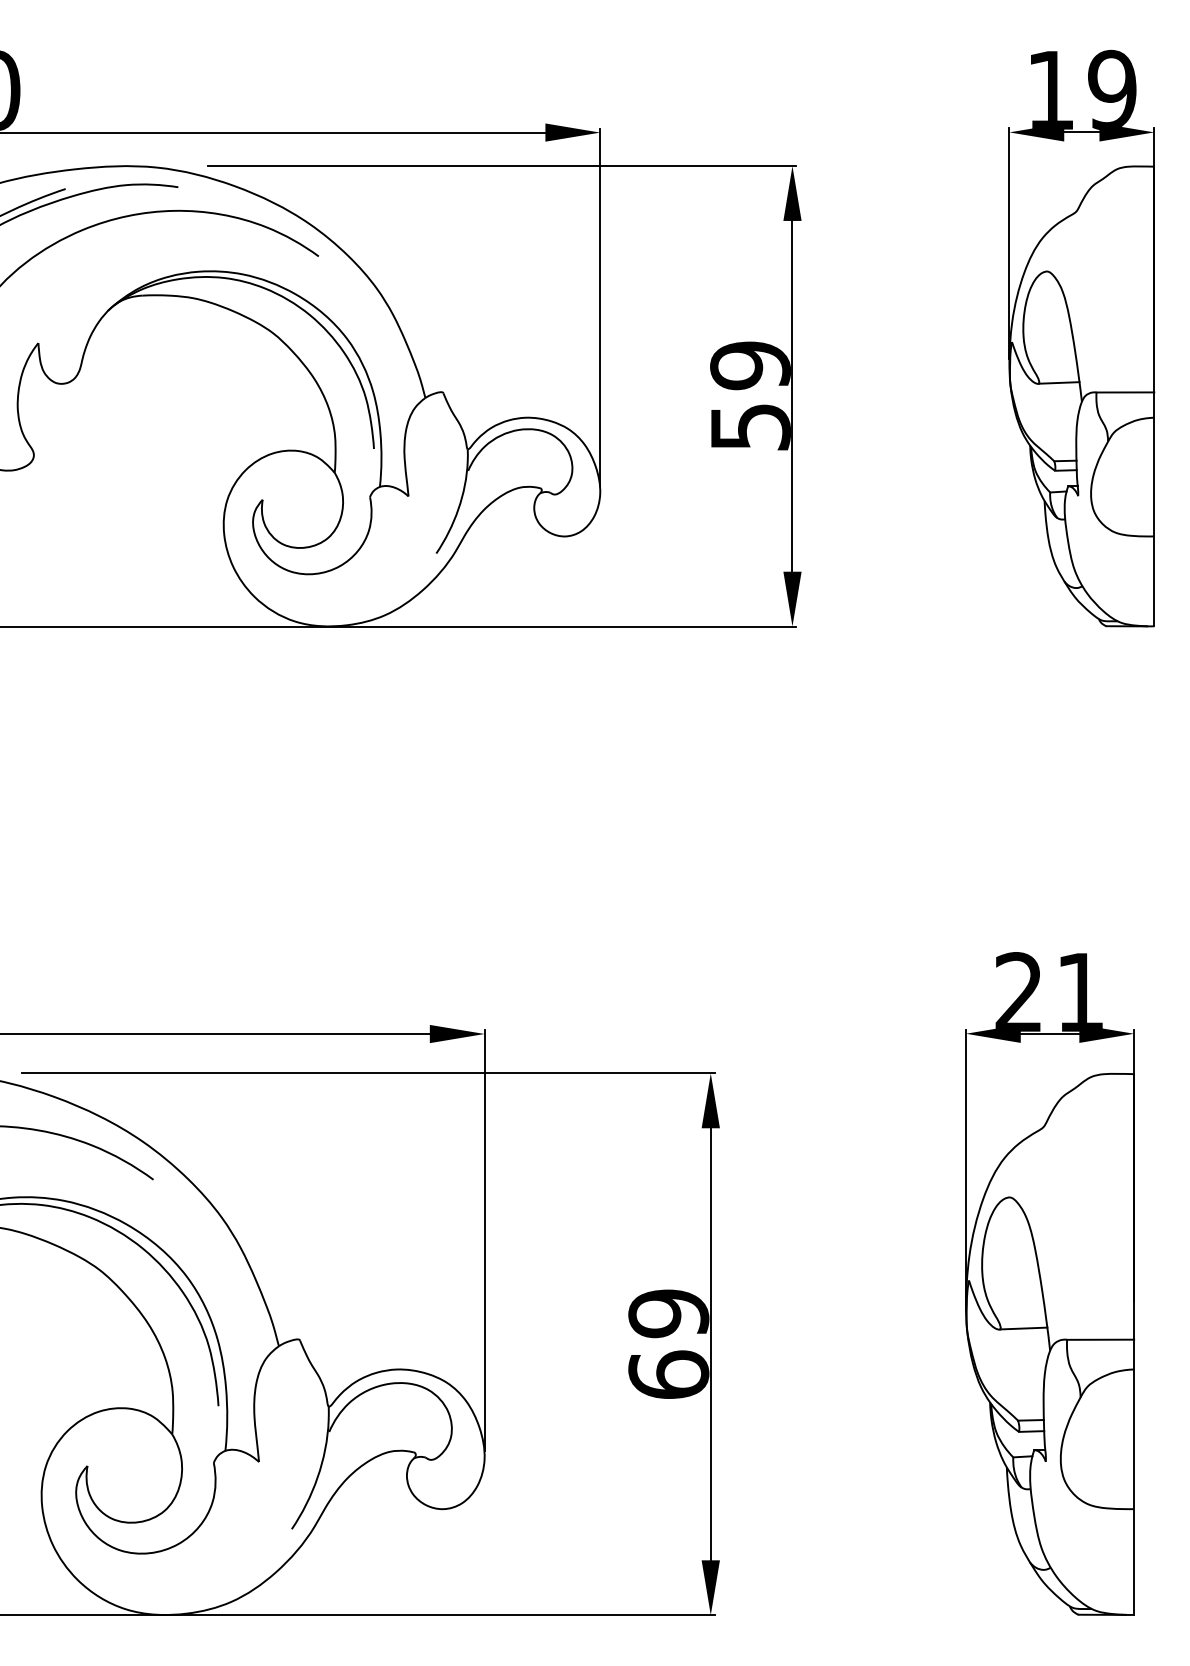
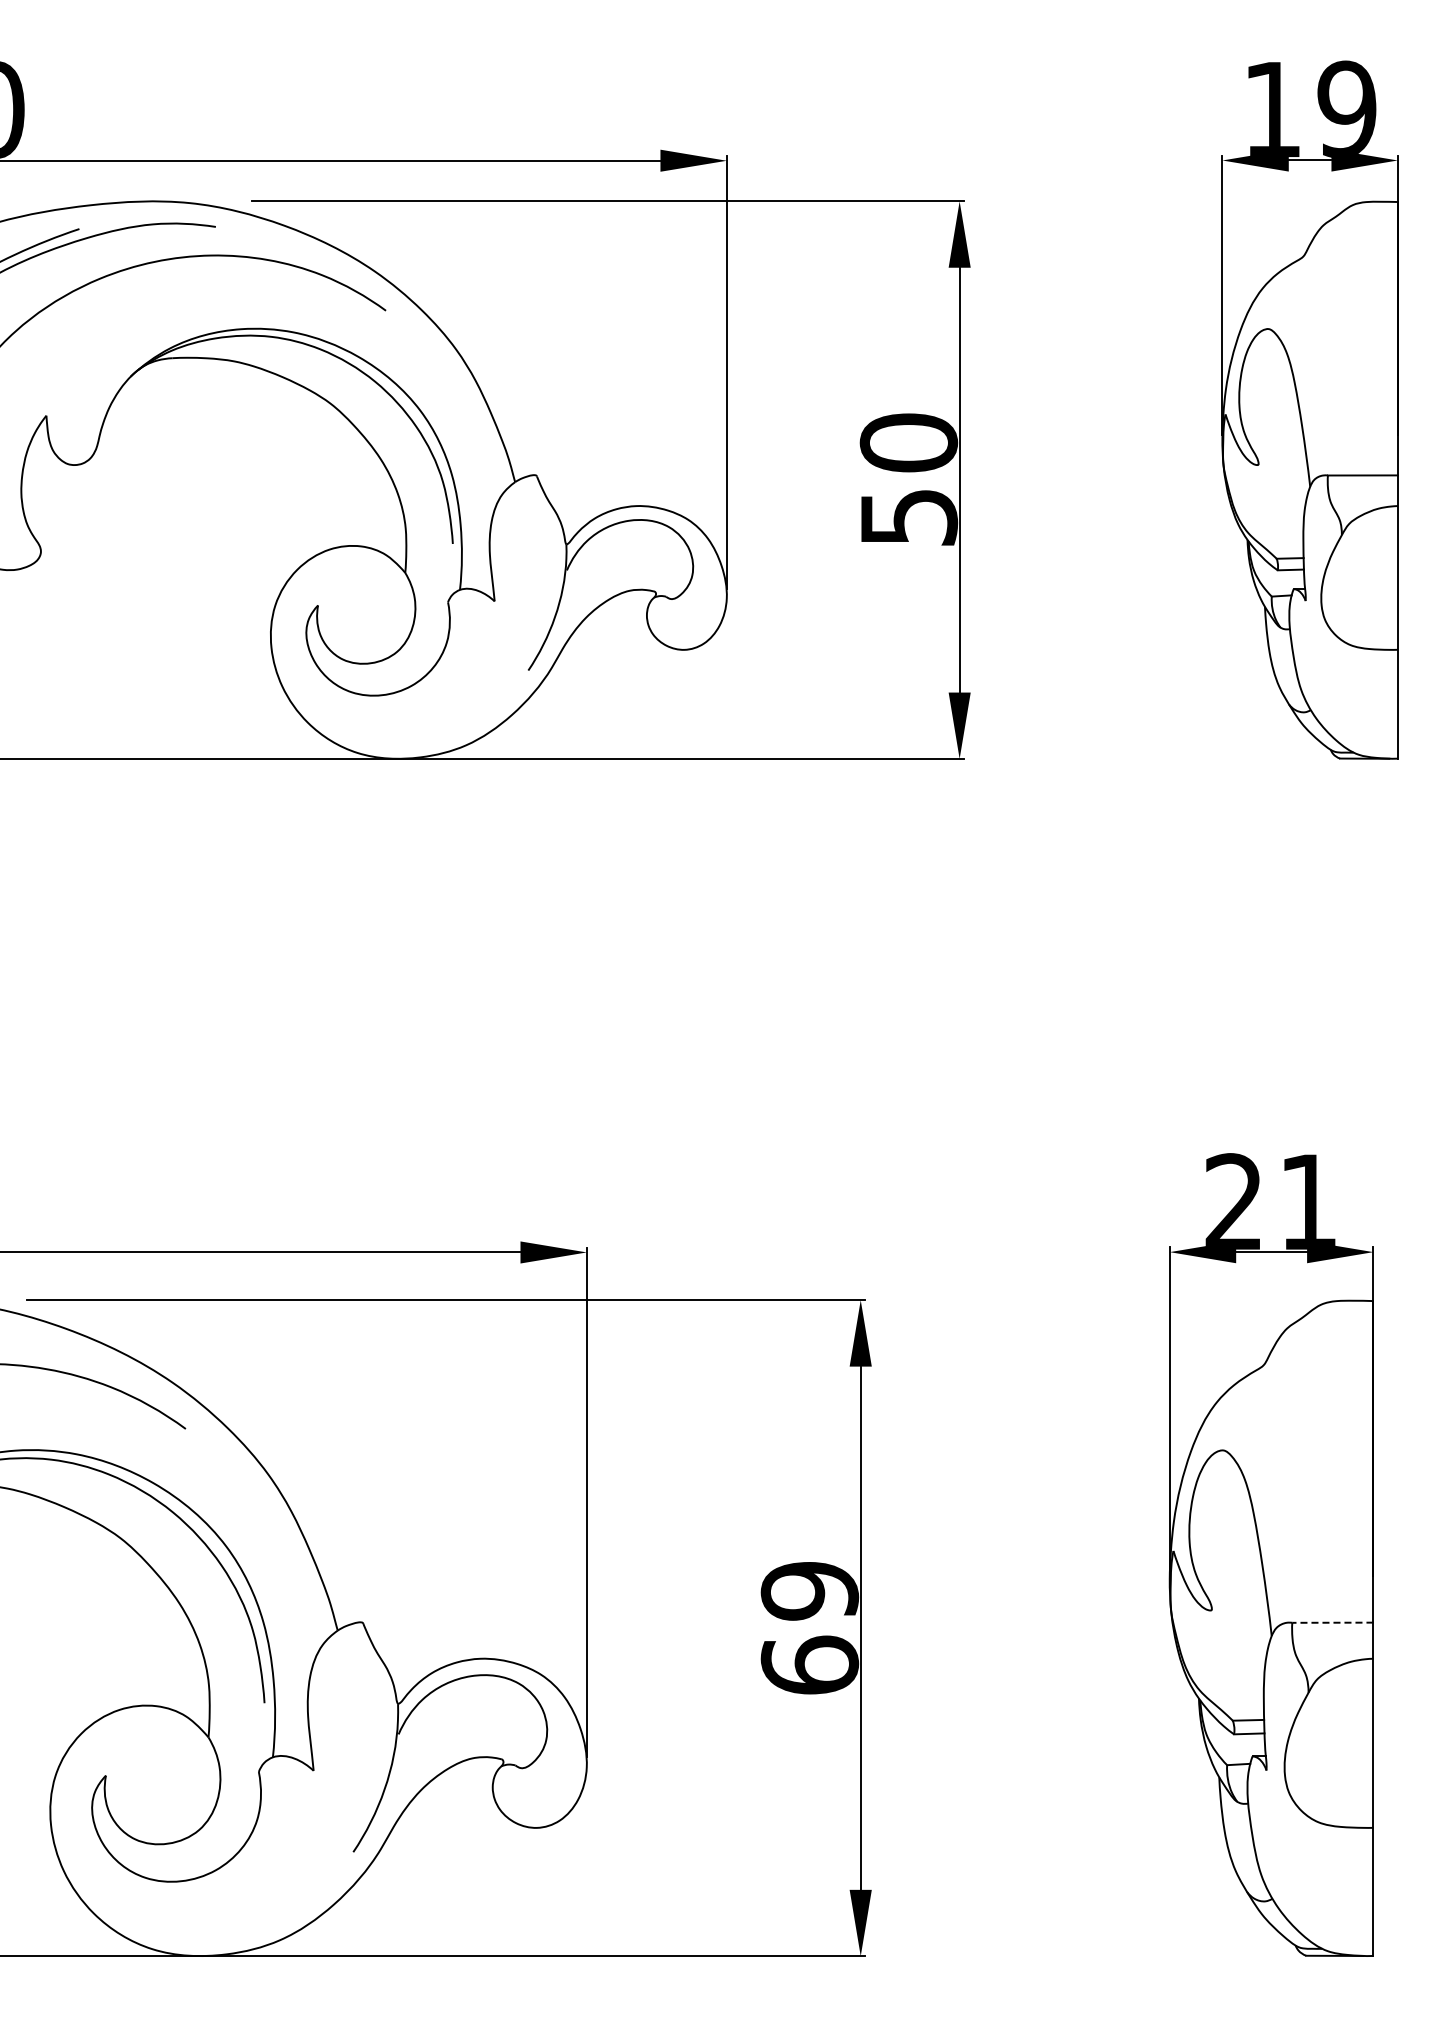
text: (750, 365) -> (908, 442), 59 -> 50
line: (1059, 382) -> (1282, 463), removed
line: (1023, 1328) -> (1239, 1609), removed
line: (1100, 1339) -> (1332, 1622), solid -> dashed

